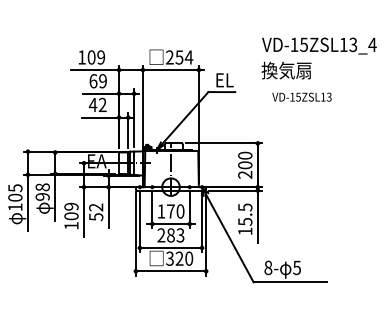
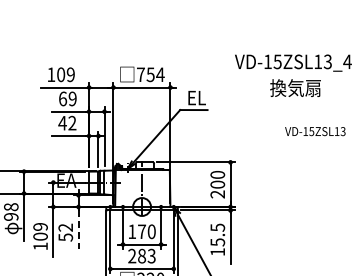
text: (169, 57) -> (140, 74), 254 -> 754
text: (286, 70) -> (295, 88), moved
text: (301, 96) -> (314, 130), moved
line: (108, 209) -> (78, 229), solid -> dashed

